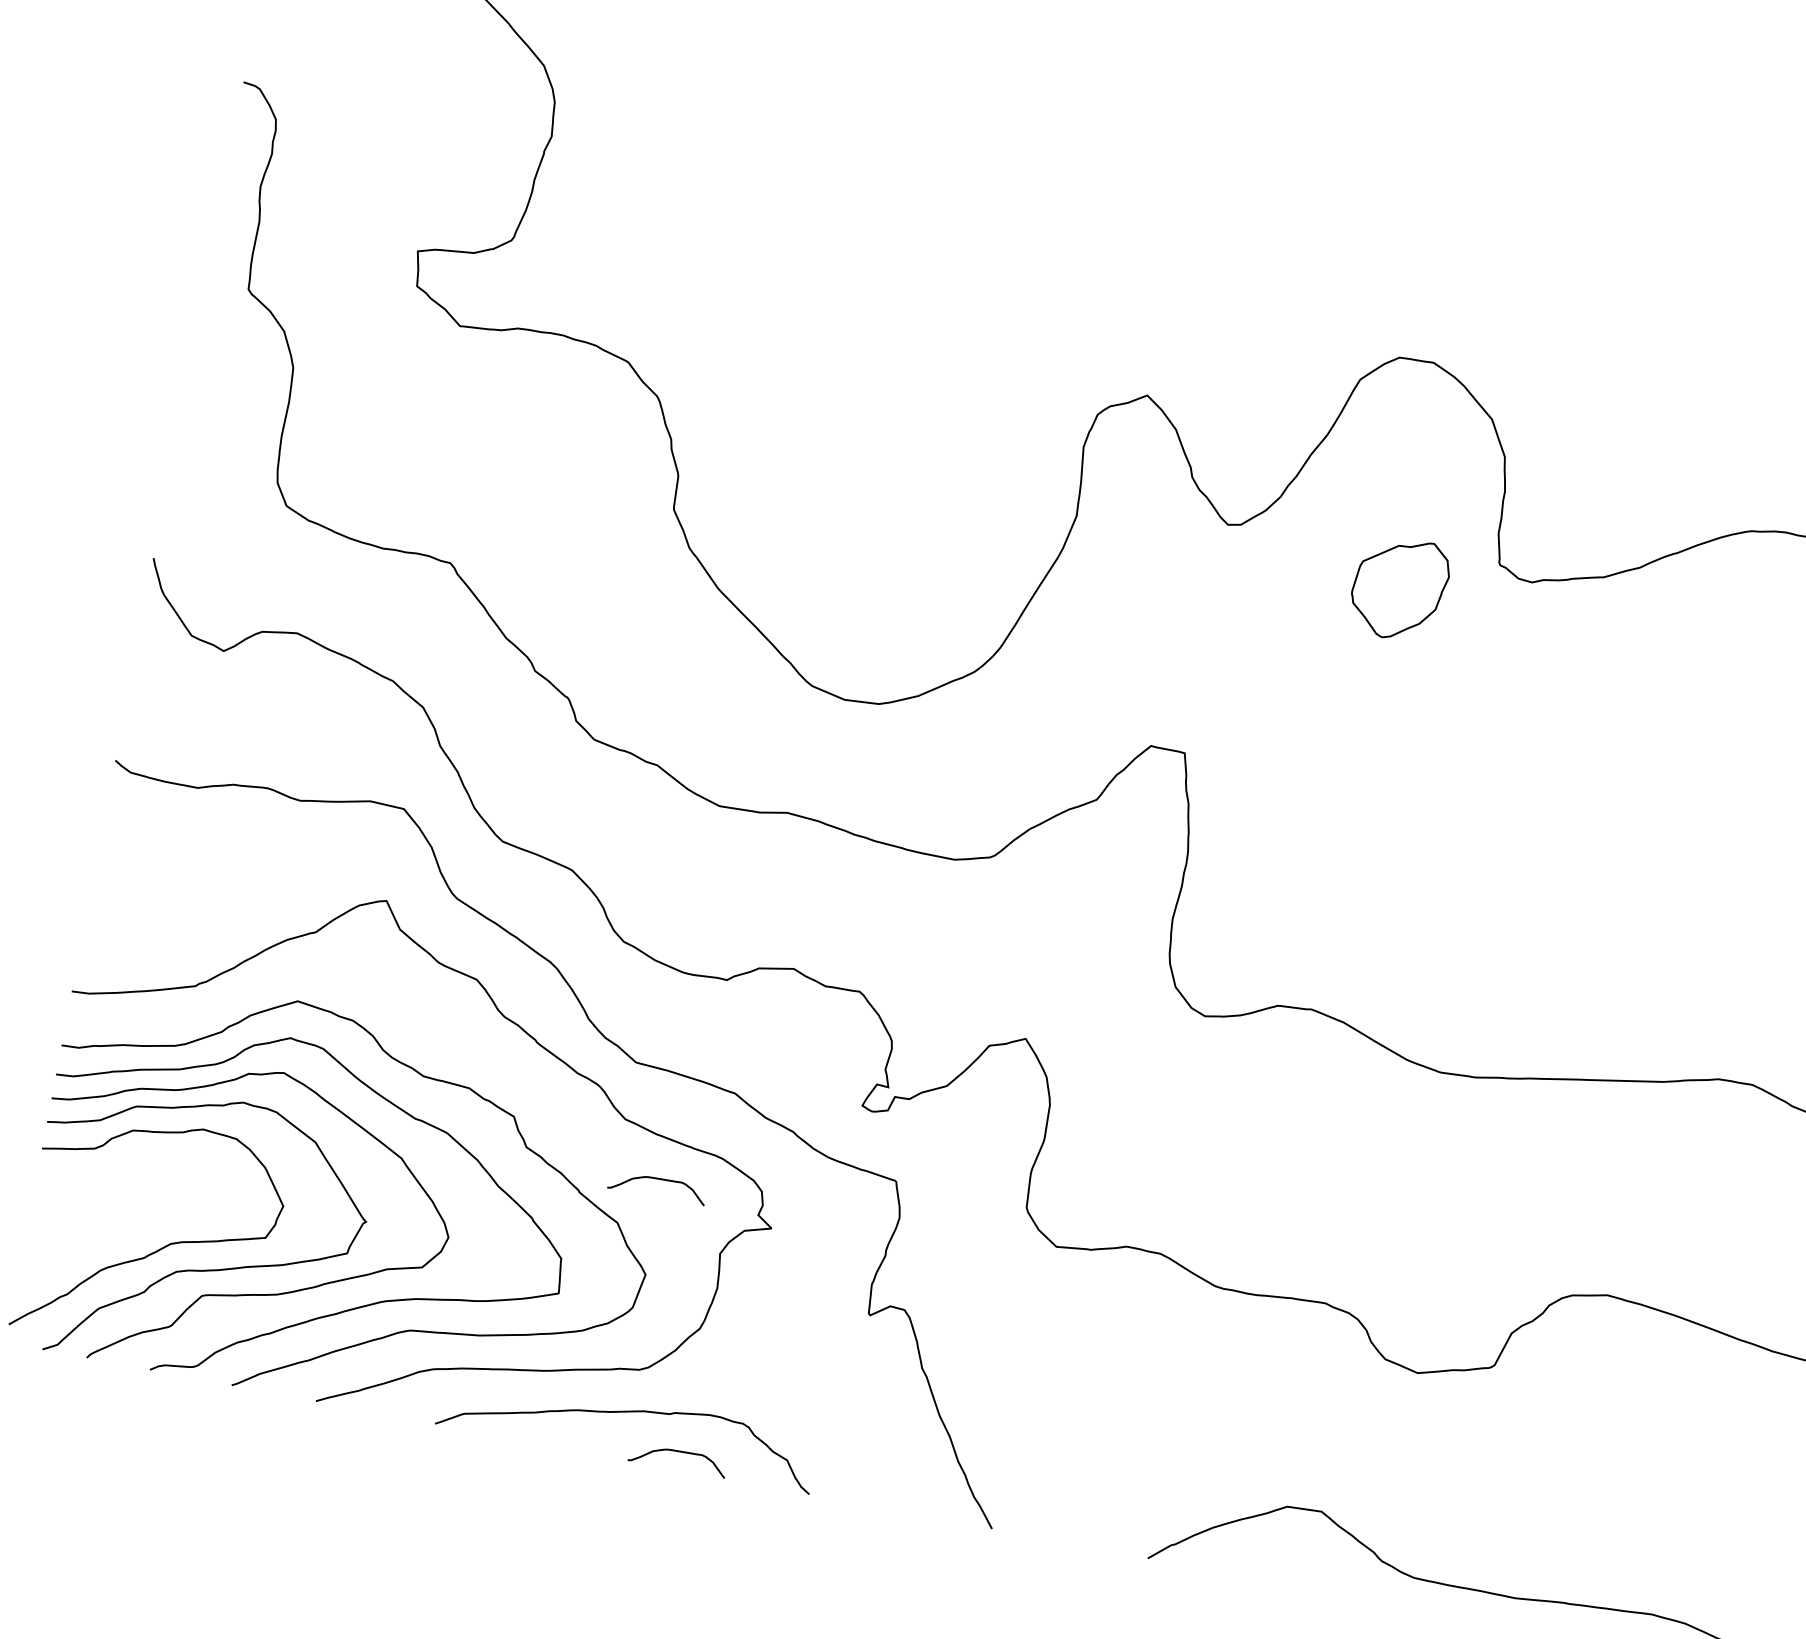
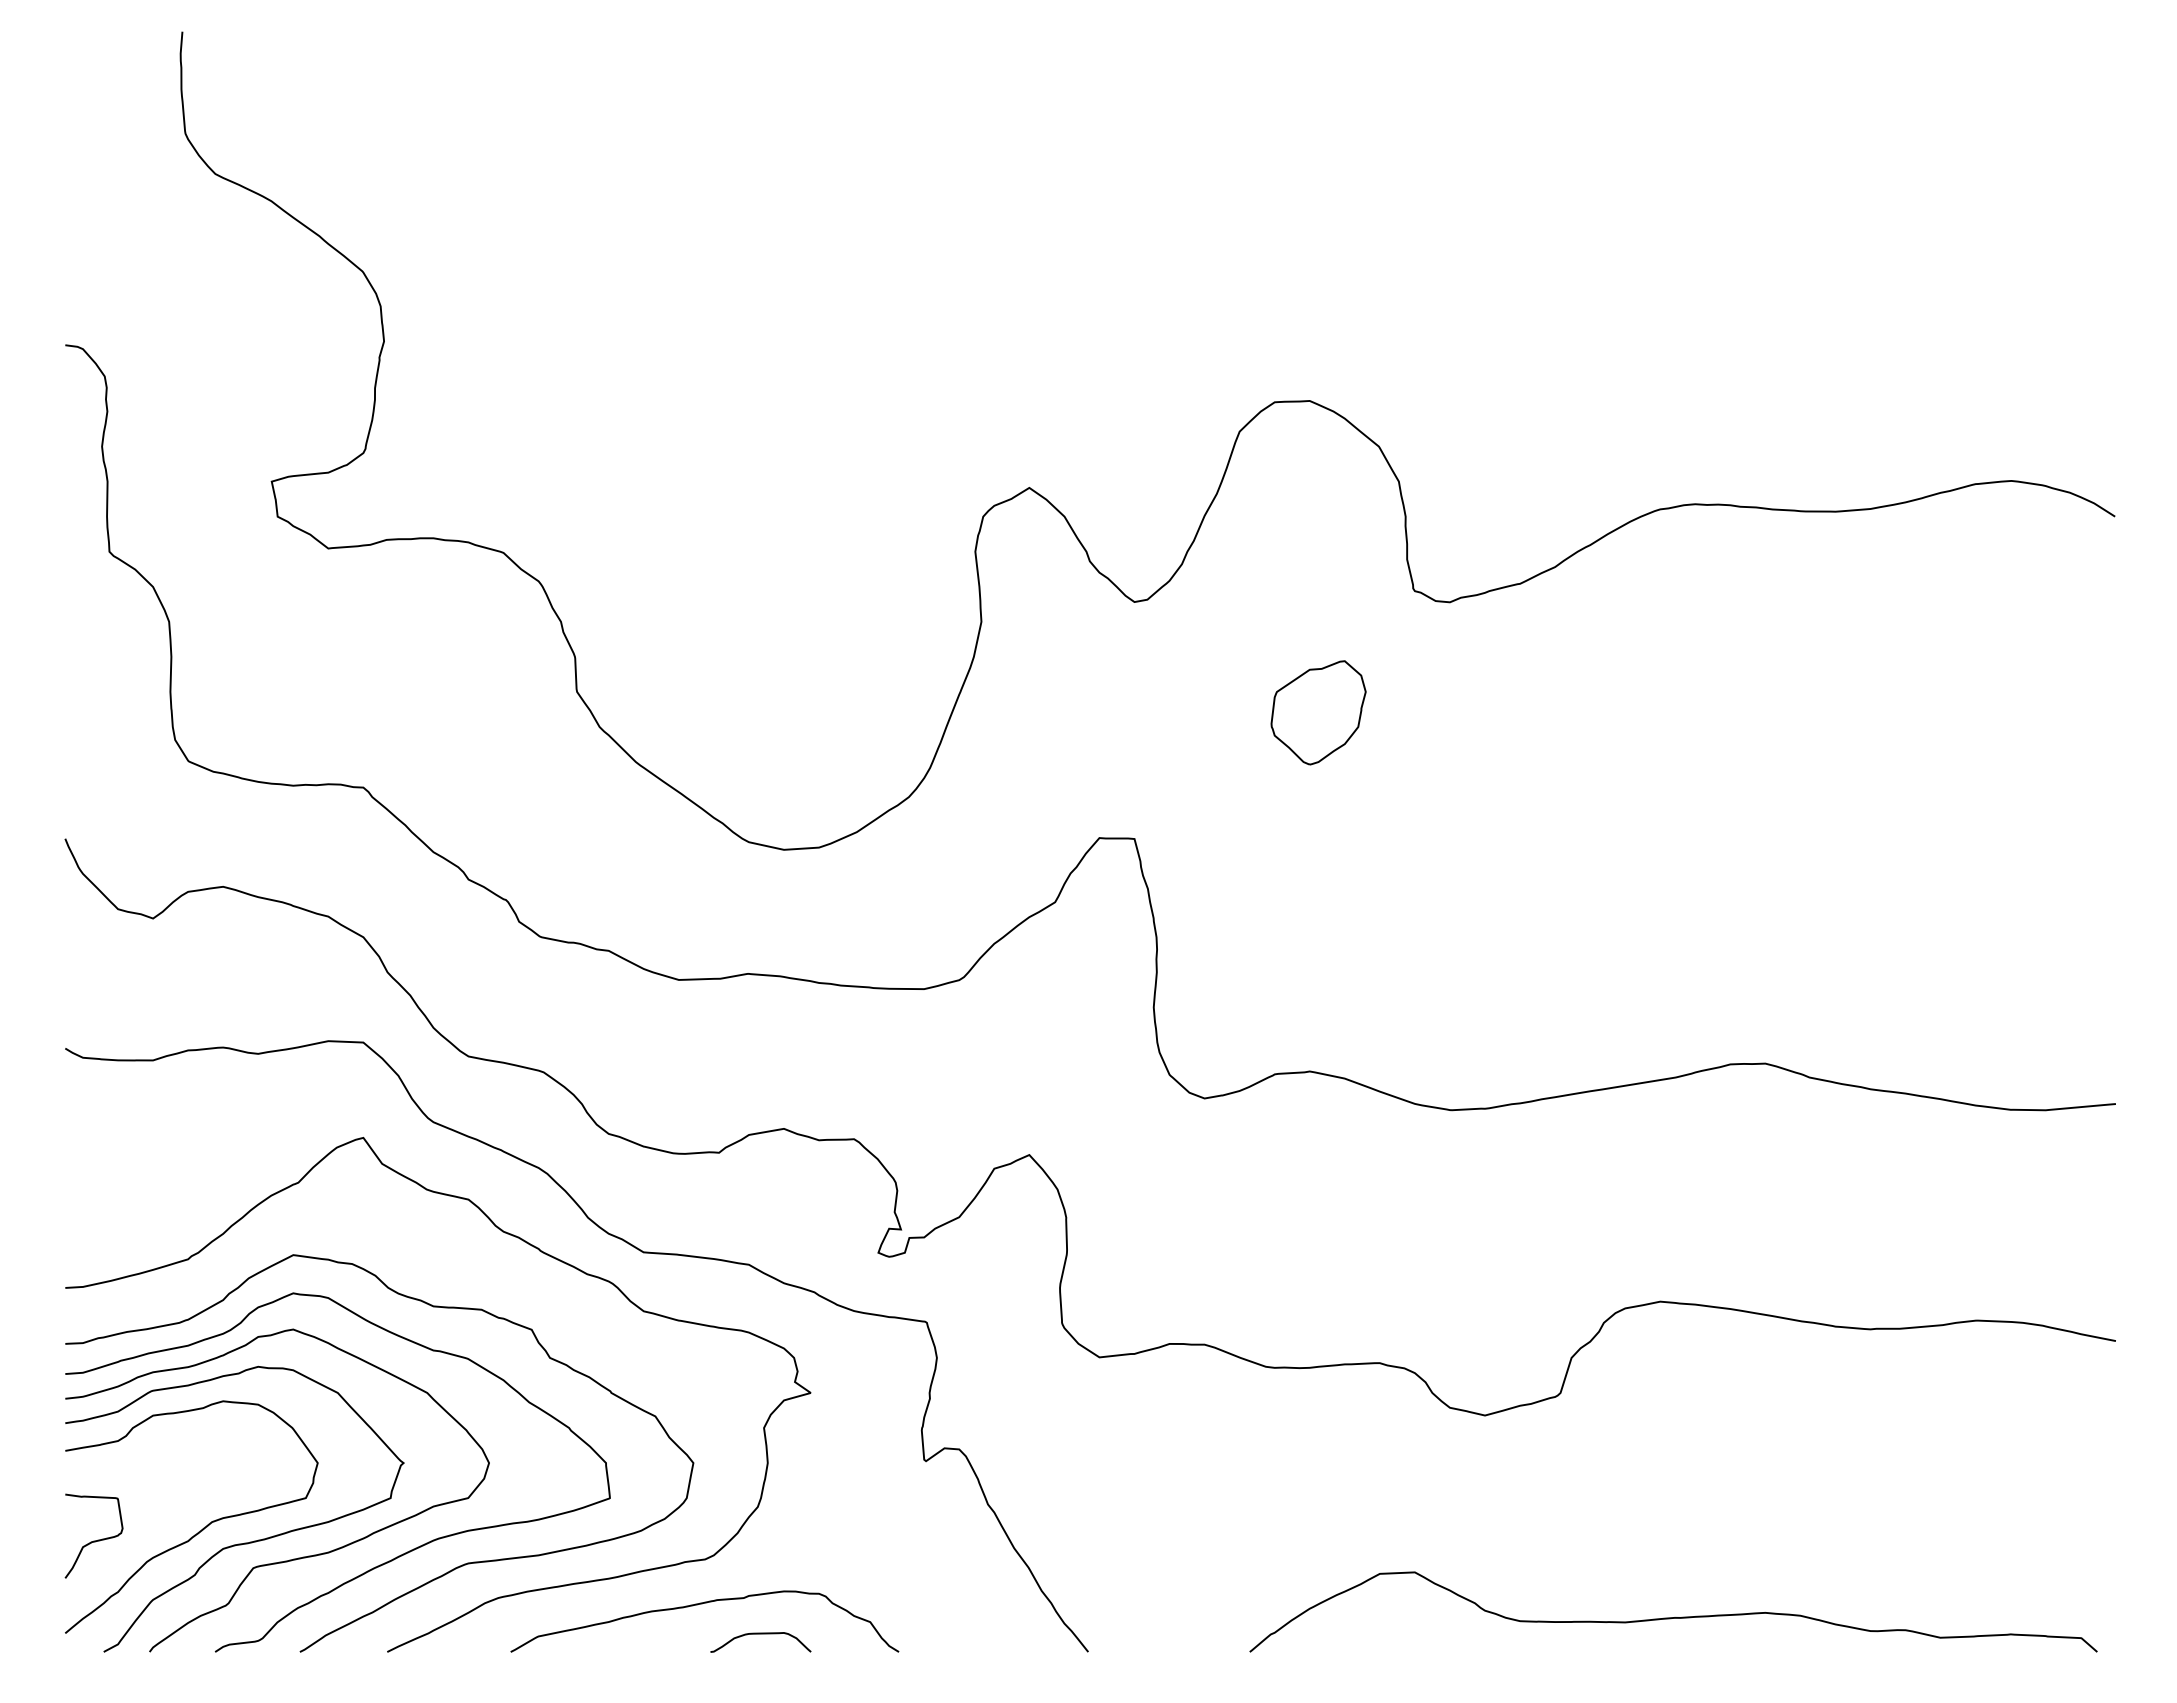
part: (1399, 588) -> (1318, 712), moved
curve: (658, 1179) -> (688, 1365), removed
curve: (52, 1240) -> (93, 1540), added

